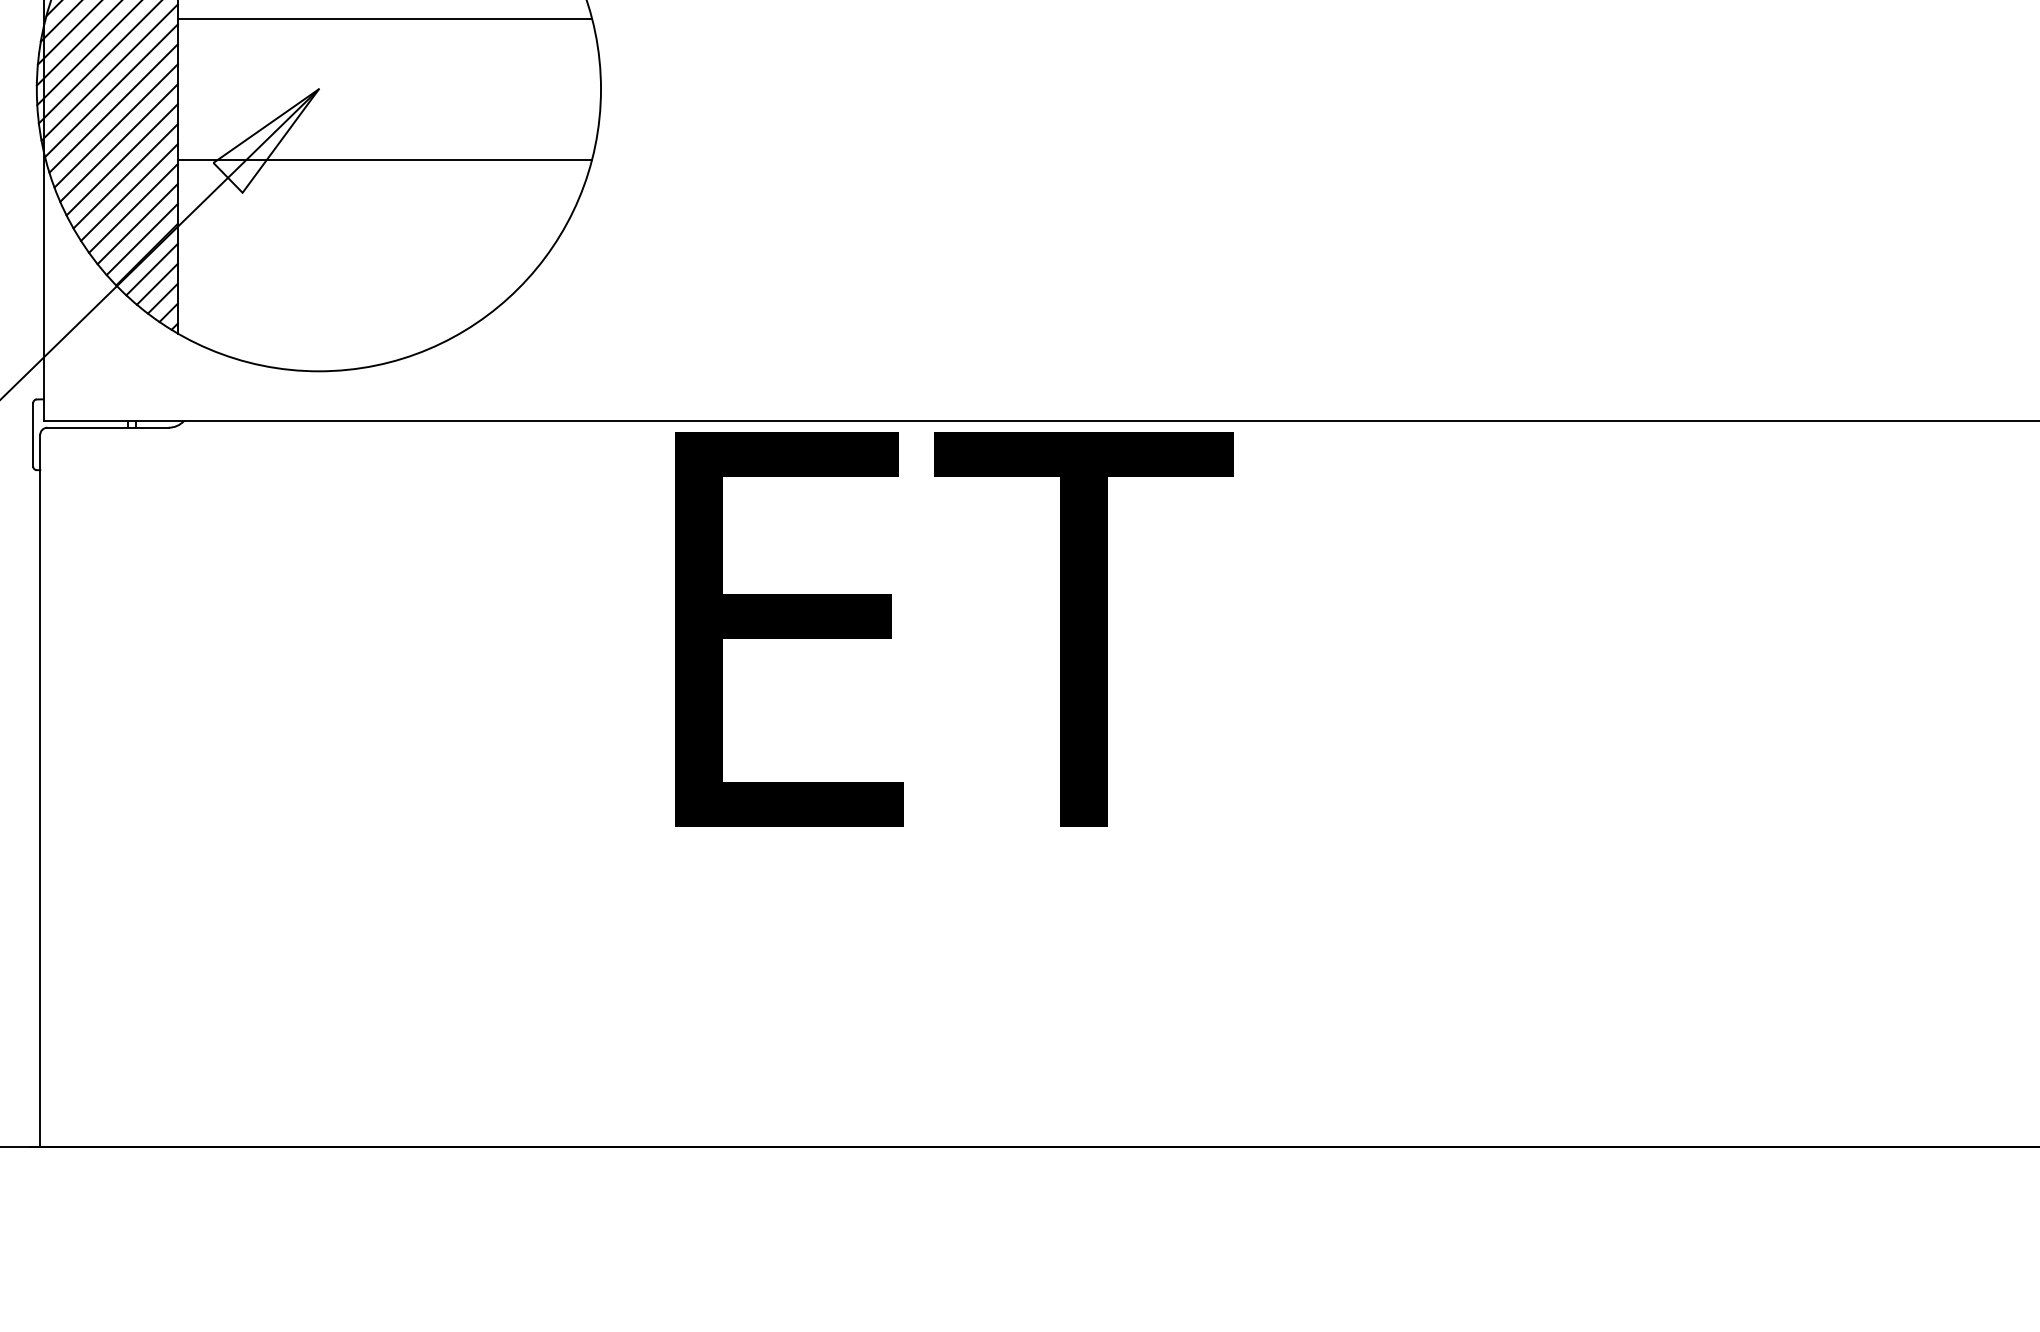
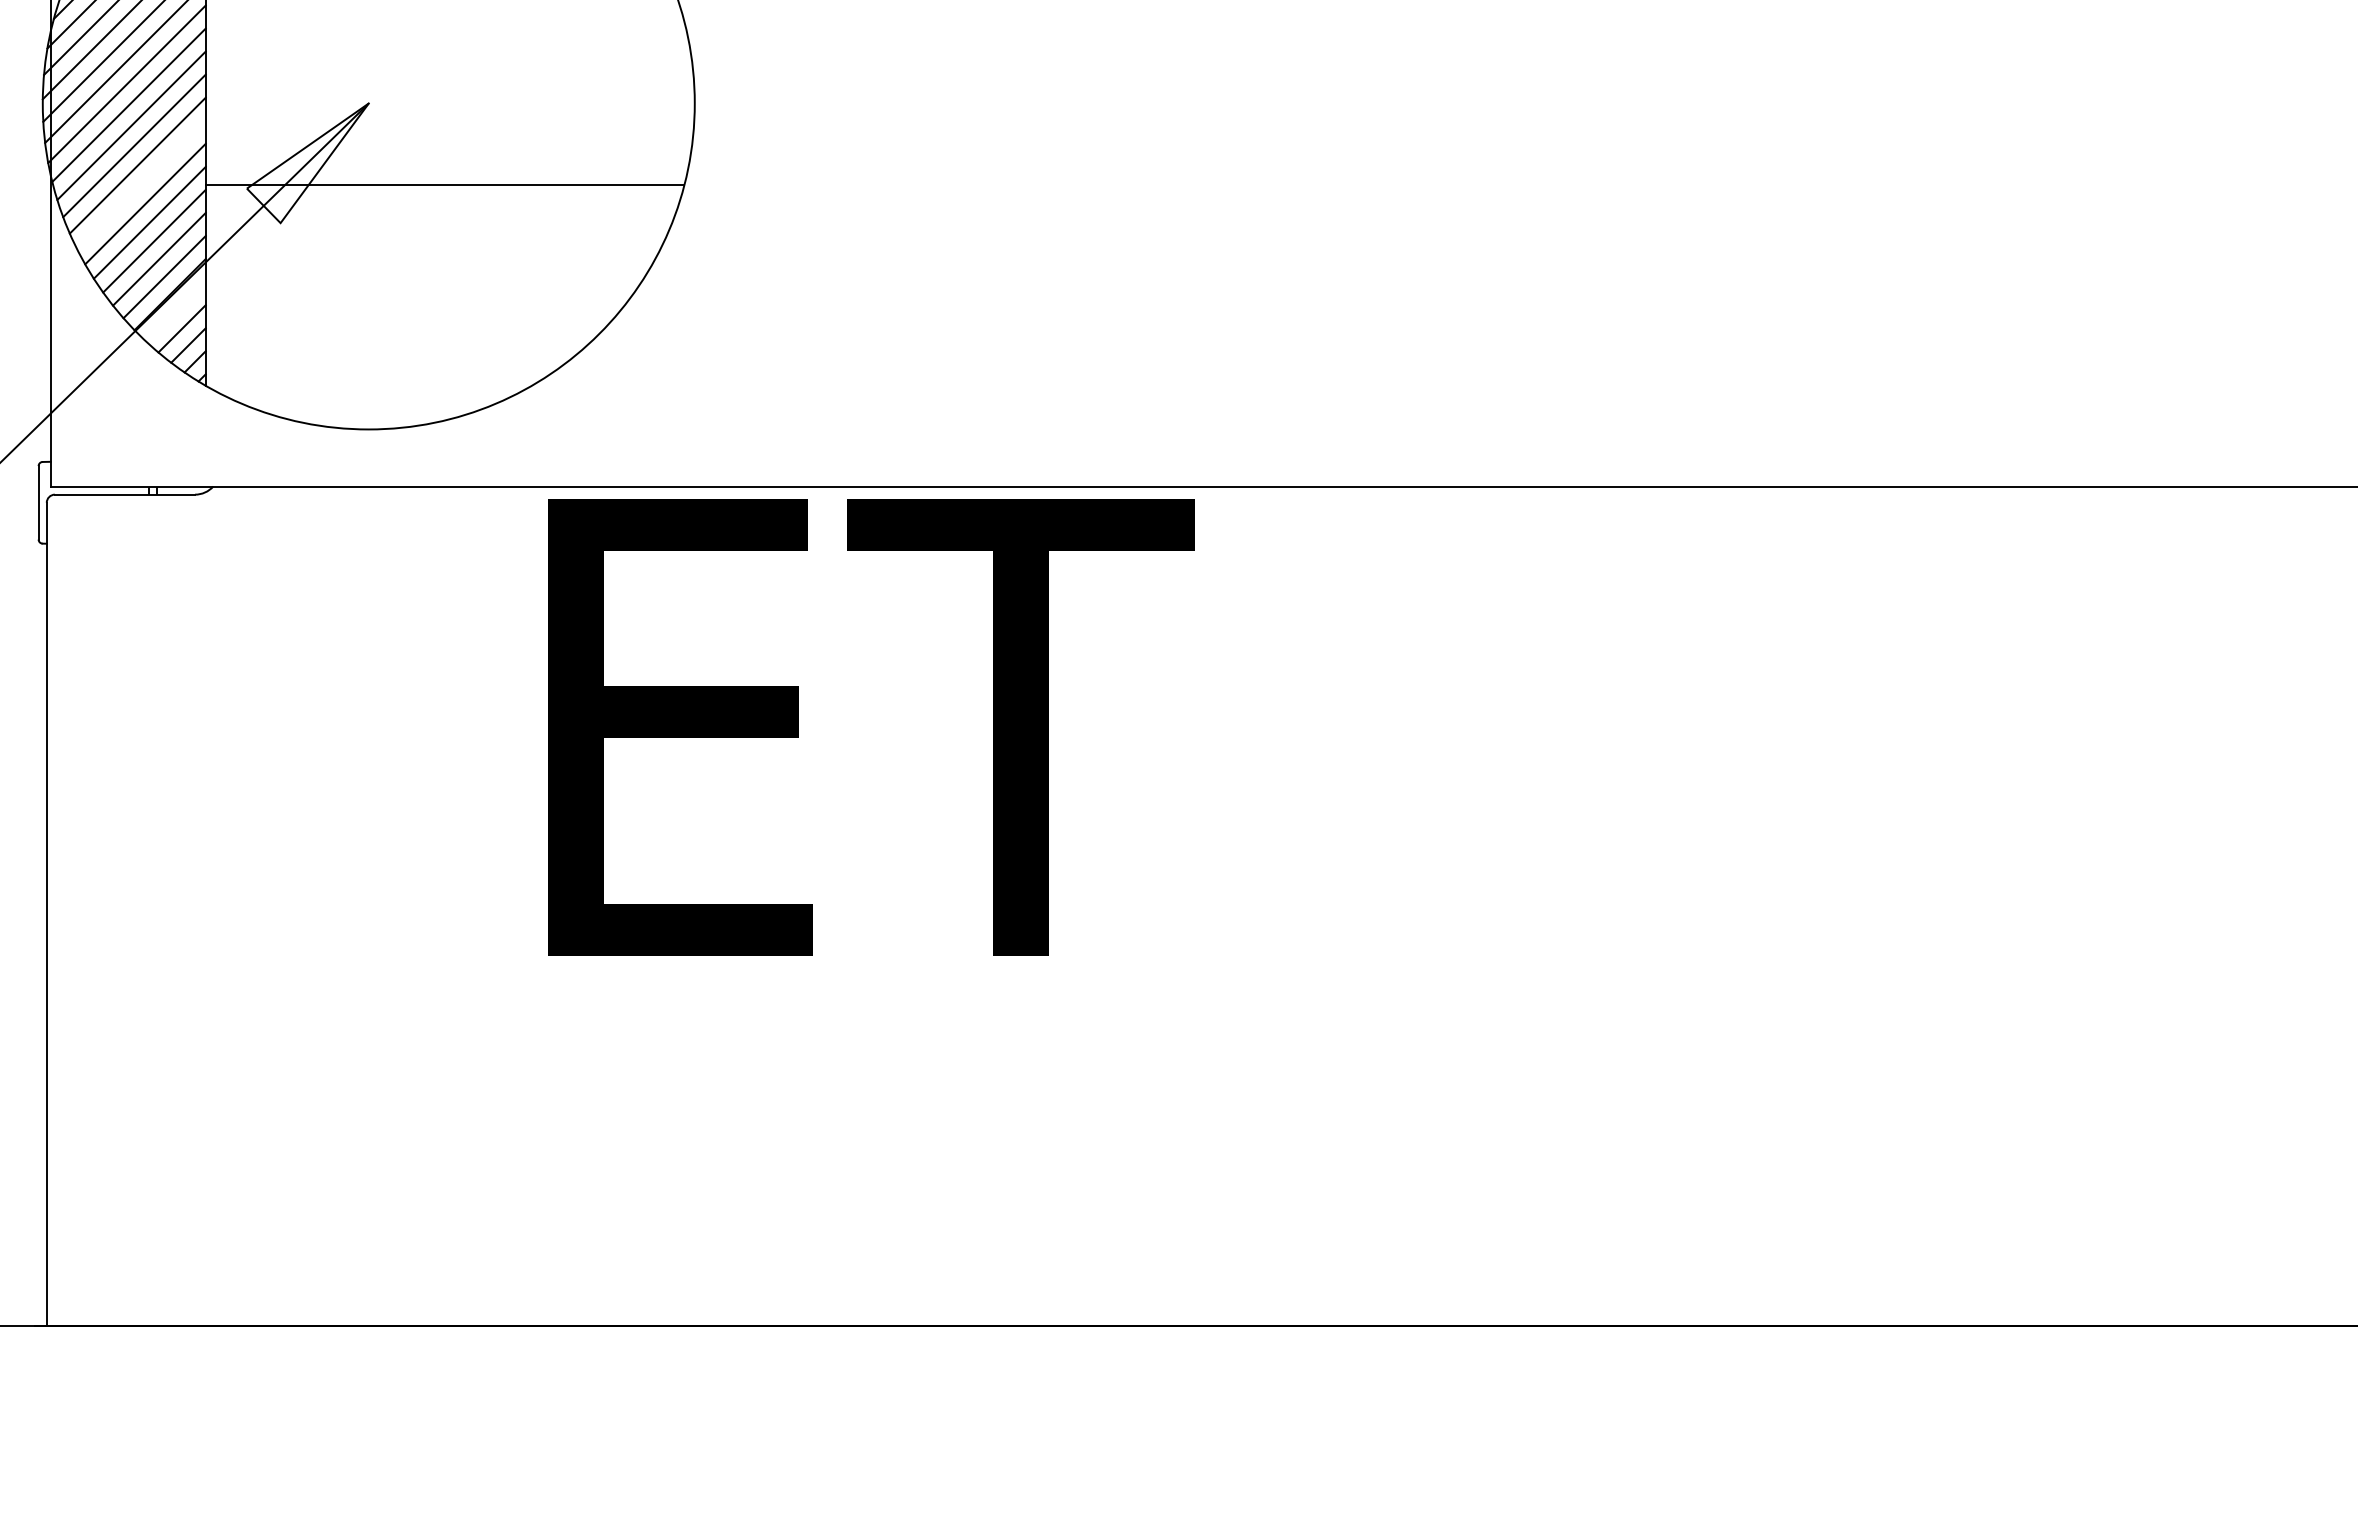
line: (384, 18) -> (444, 21), removed
line: (122, 159) -> (141, 184), removed
line: (151, 269) -> (175, 311), removed
text: (954, 629) -> (871, 727), moved

